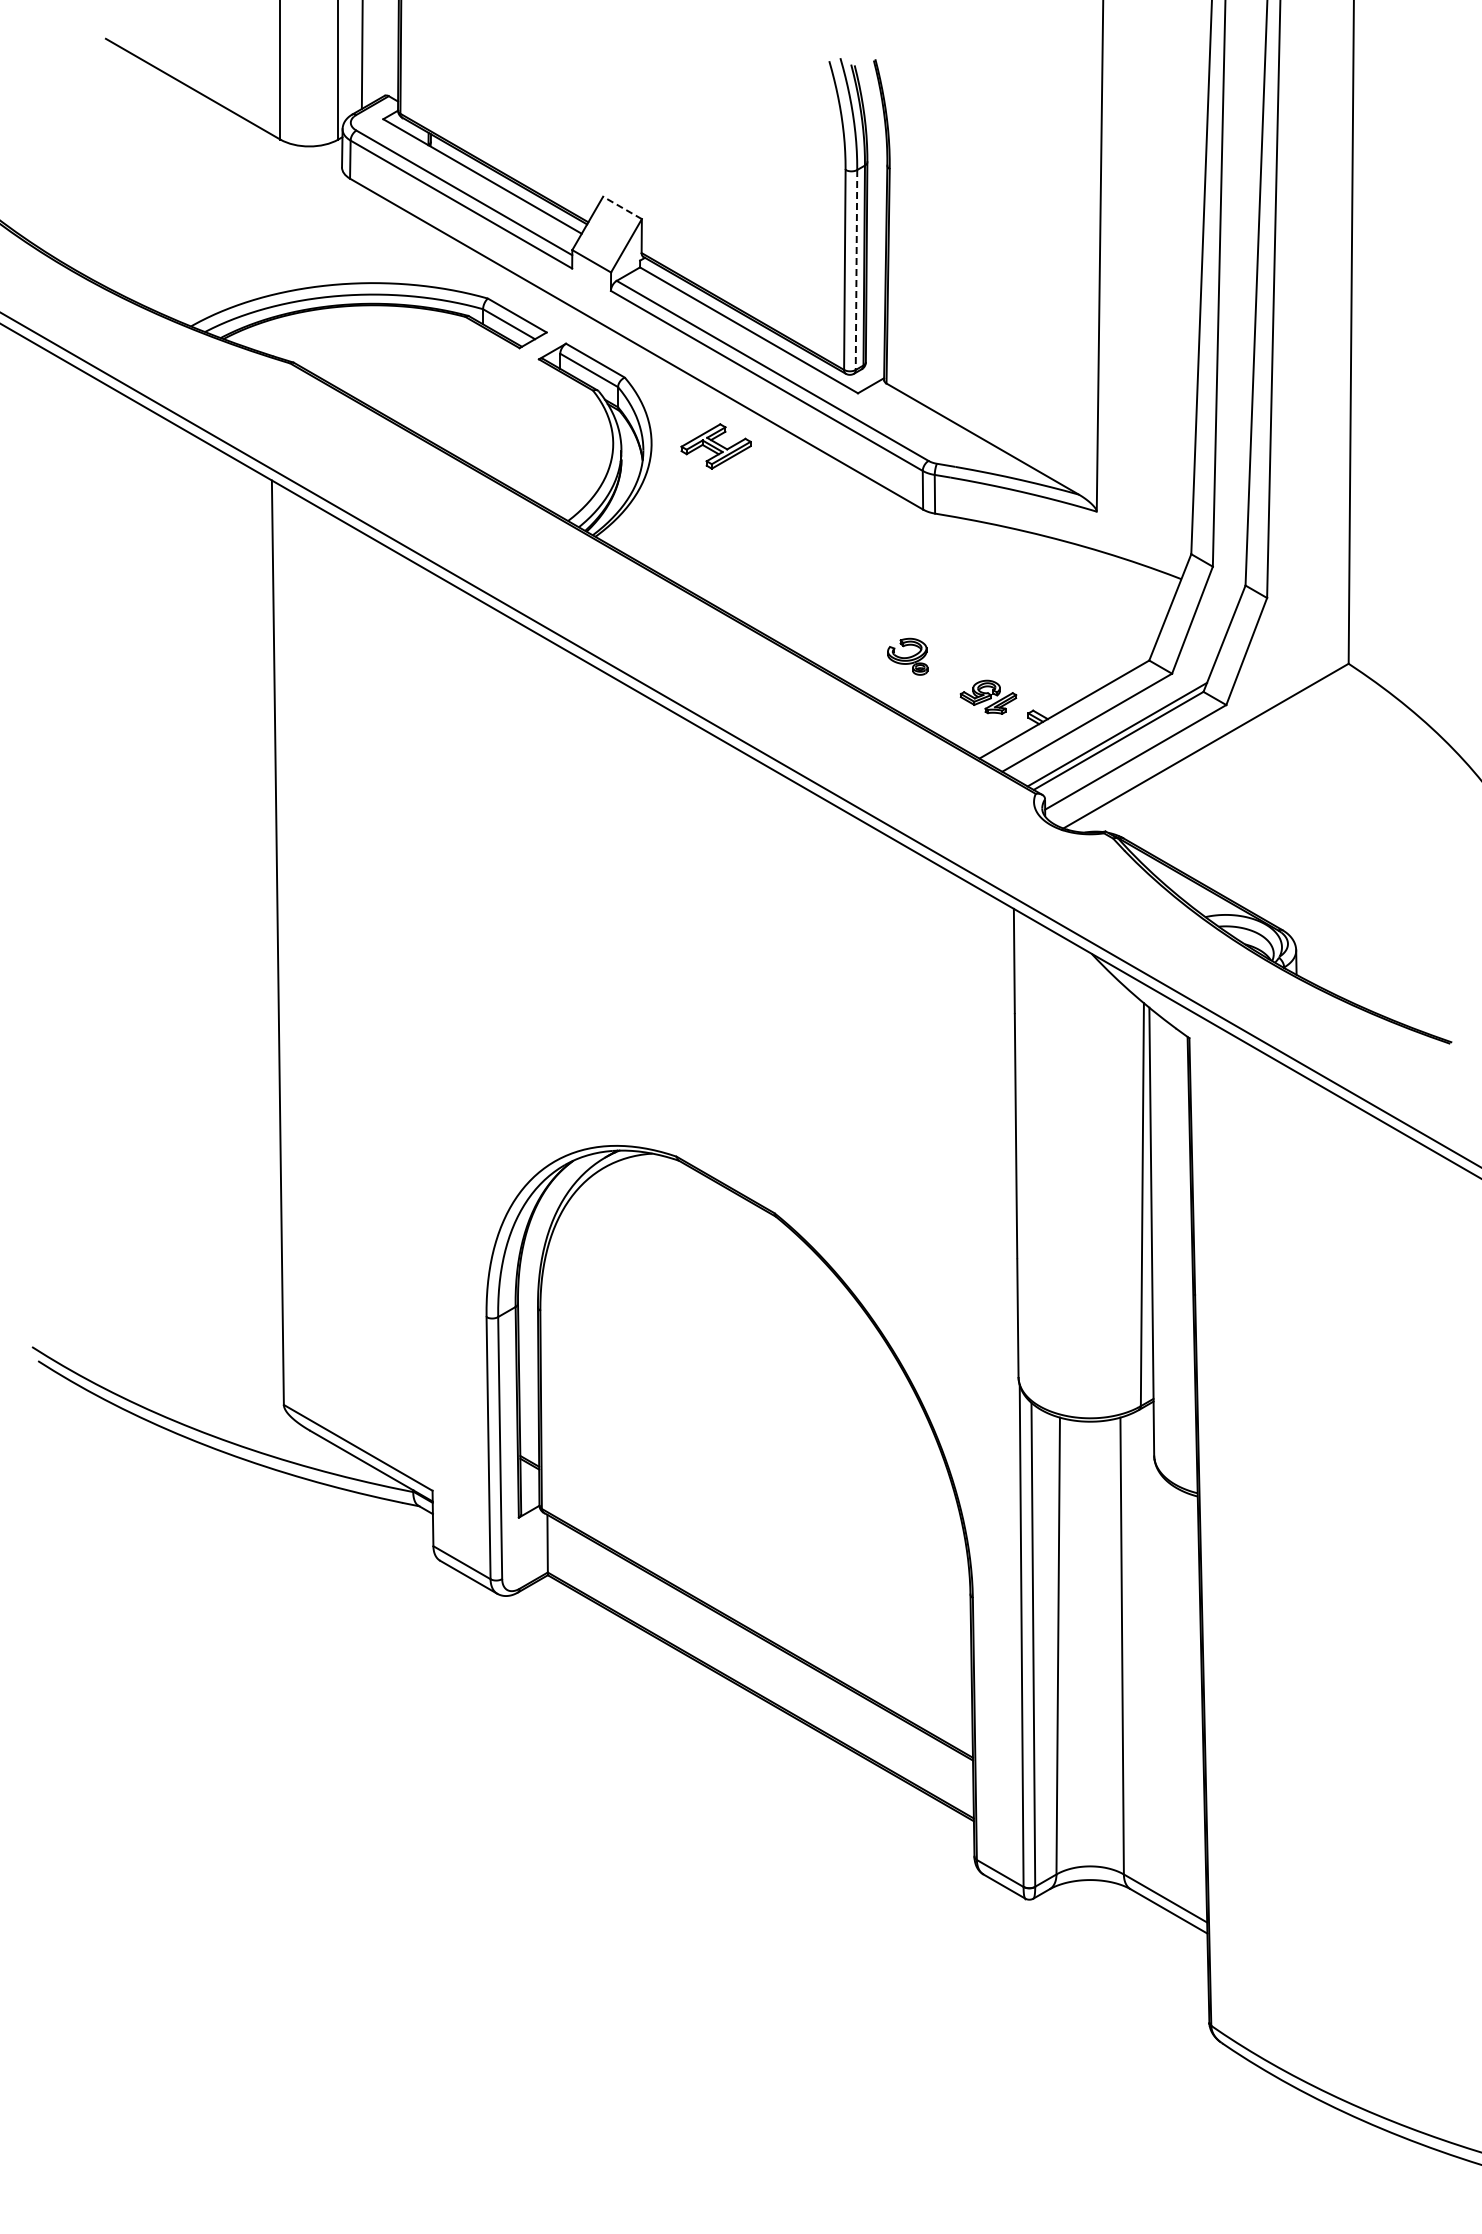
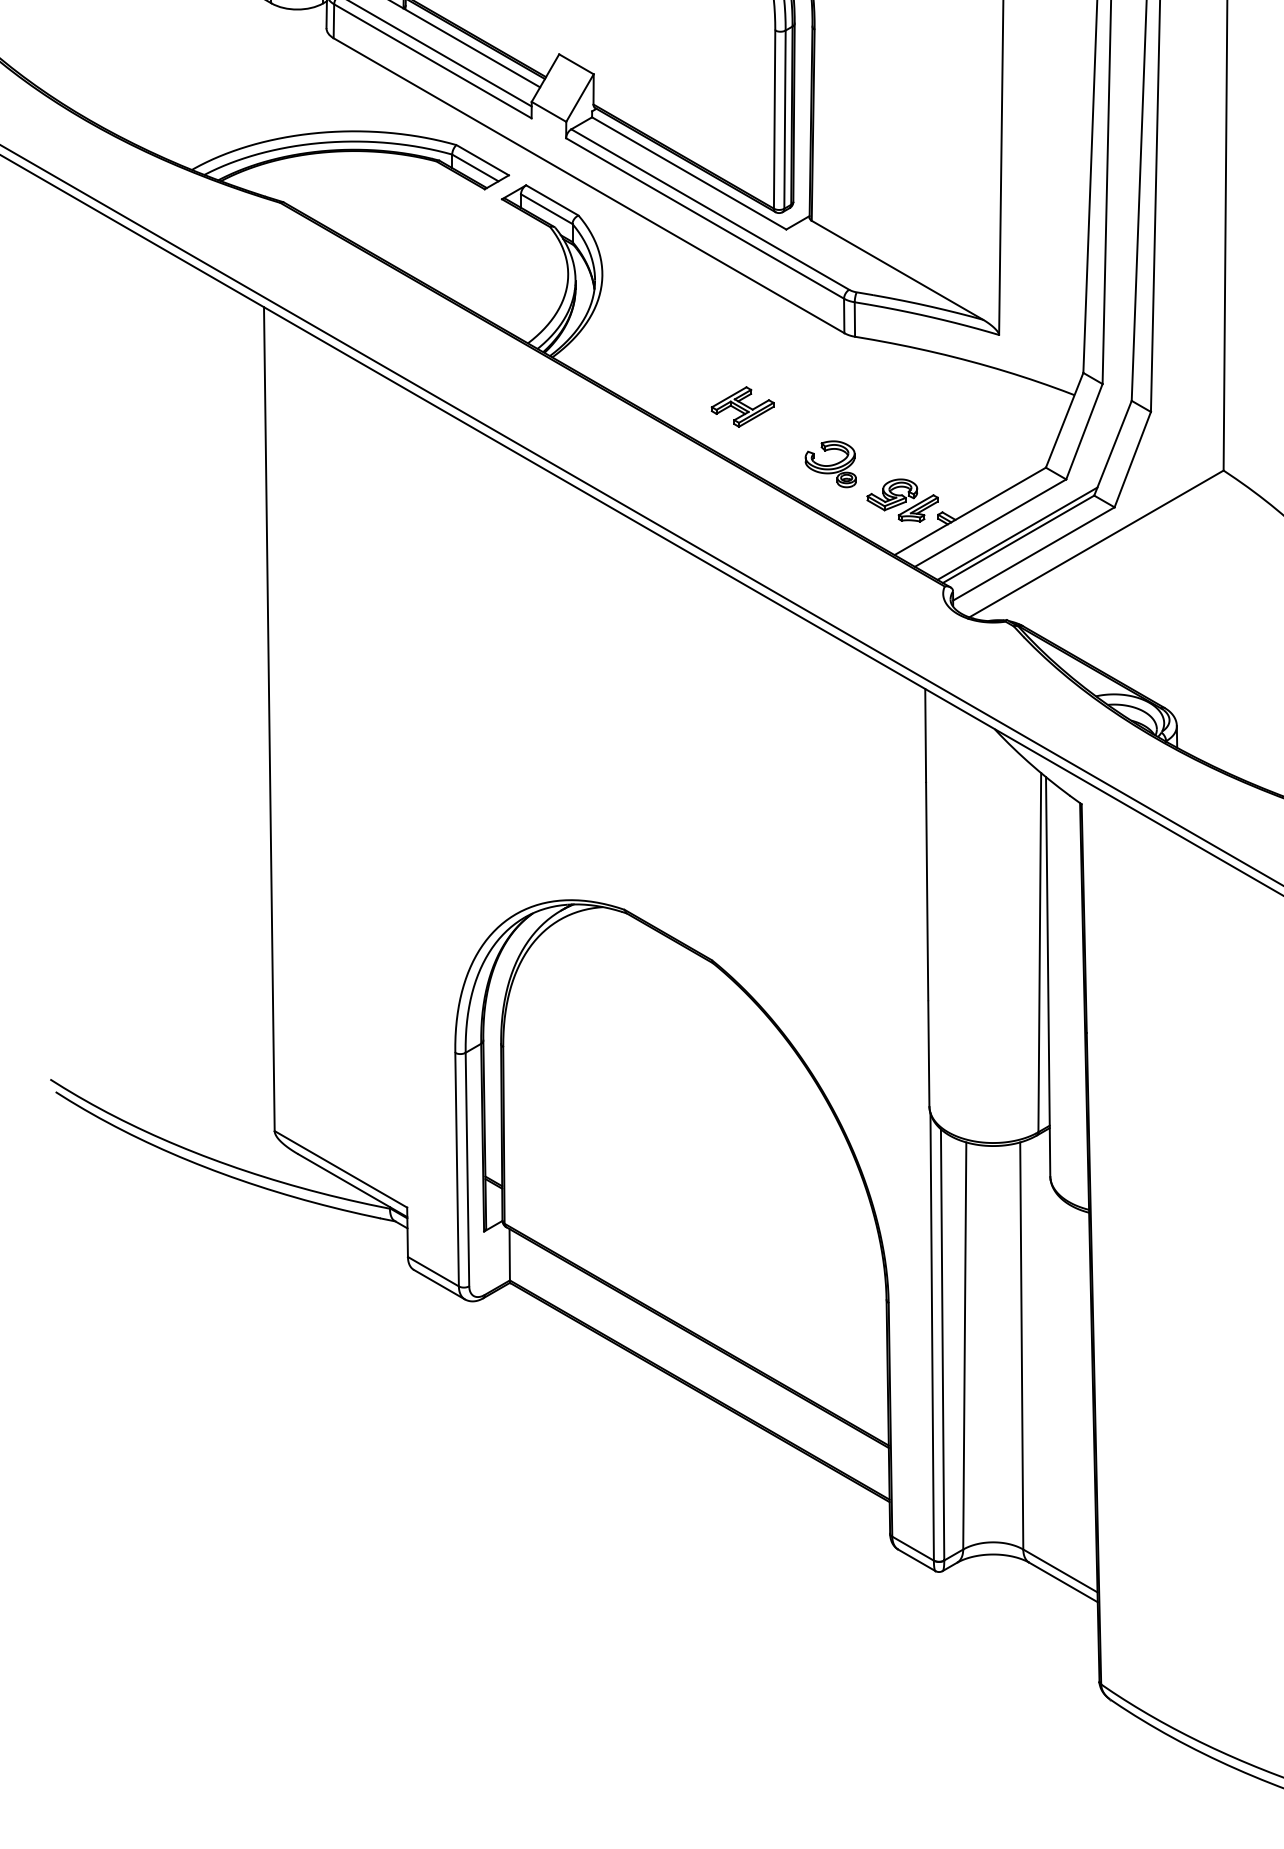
line: (622, 207) -> (576, 63), dashed -> solid
line: (856, 270) -> (785, 120), dashed -> solid
part: (715, 446) -> (742, 407), moved
part: (907, 656) -> (830, 464), size x1.43
part: (988, 696) -> (902, 499), size x1.43

